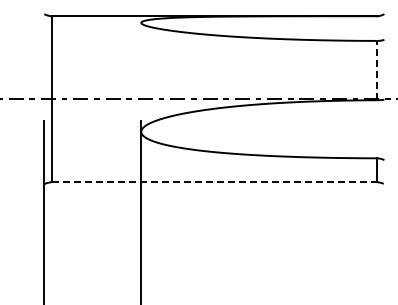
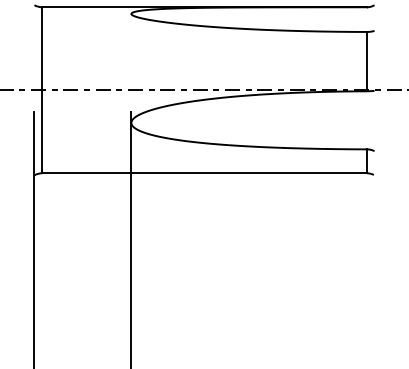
line: (376, 70) -> (366, 61), dashed -> solid
line: (215, 182) -> (205, 173), dashed -> solid

